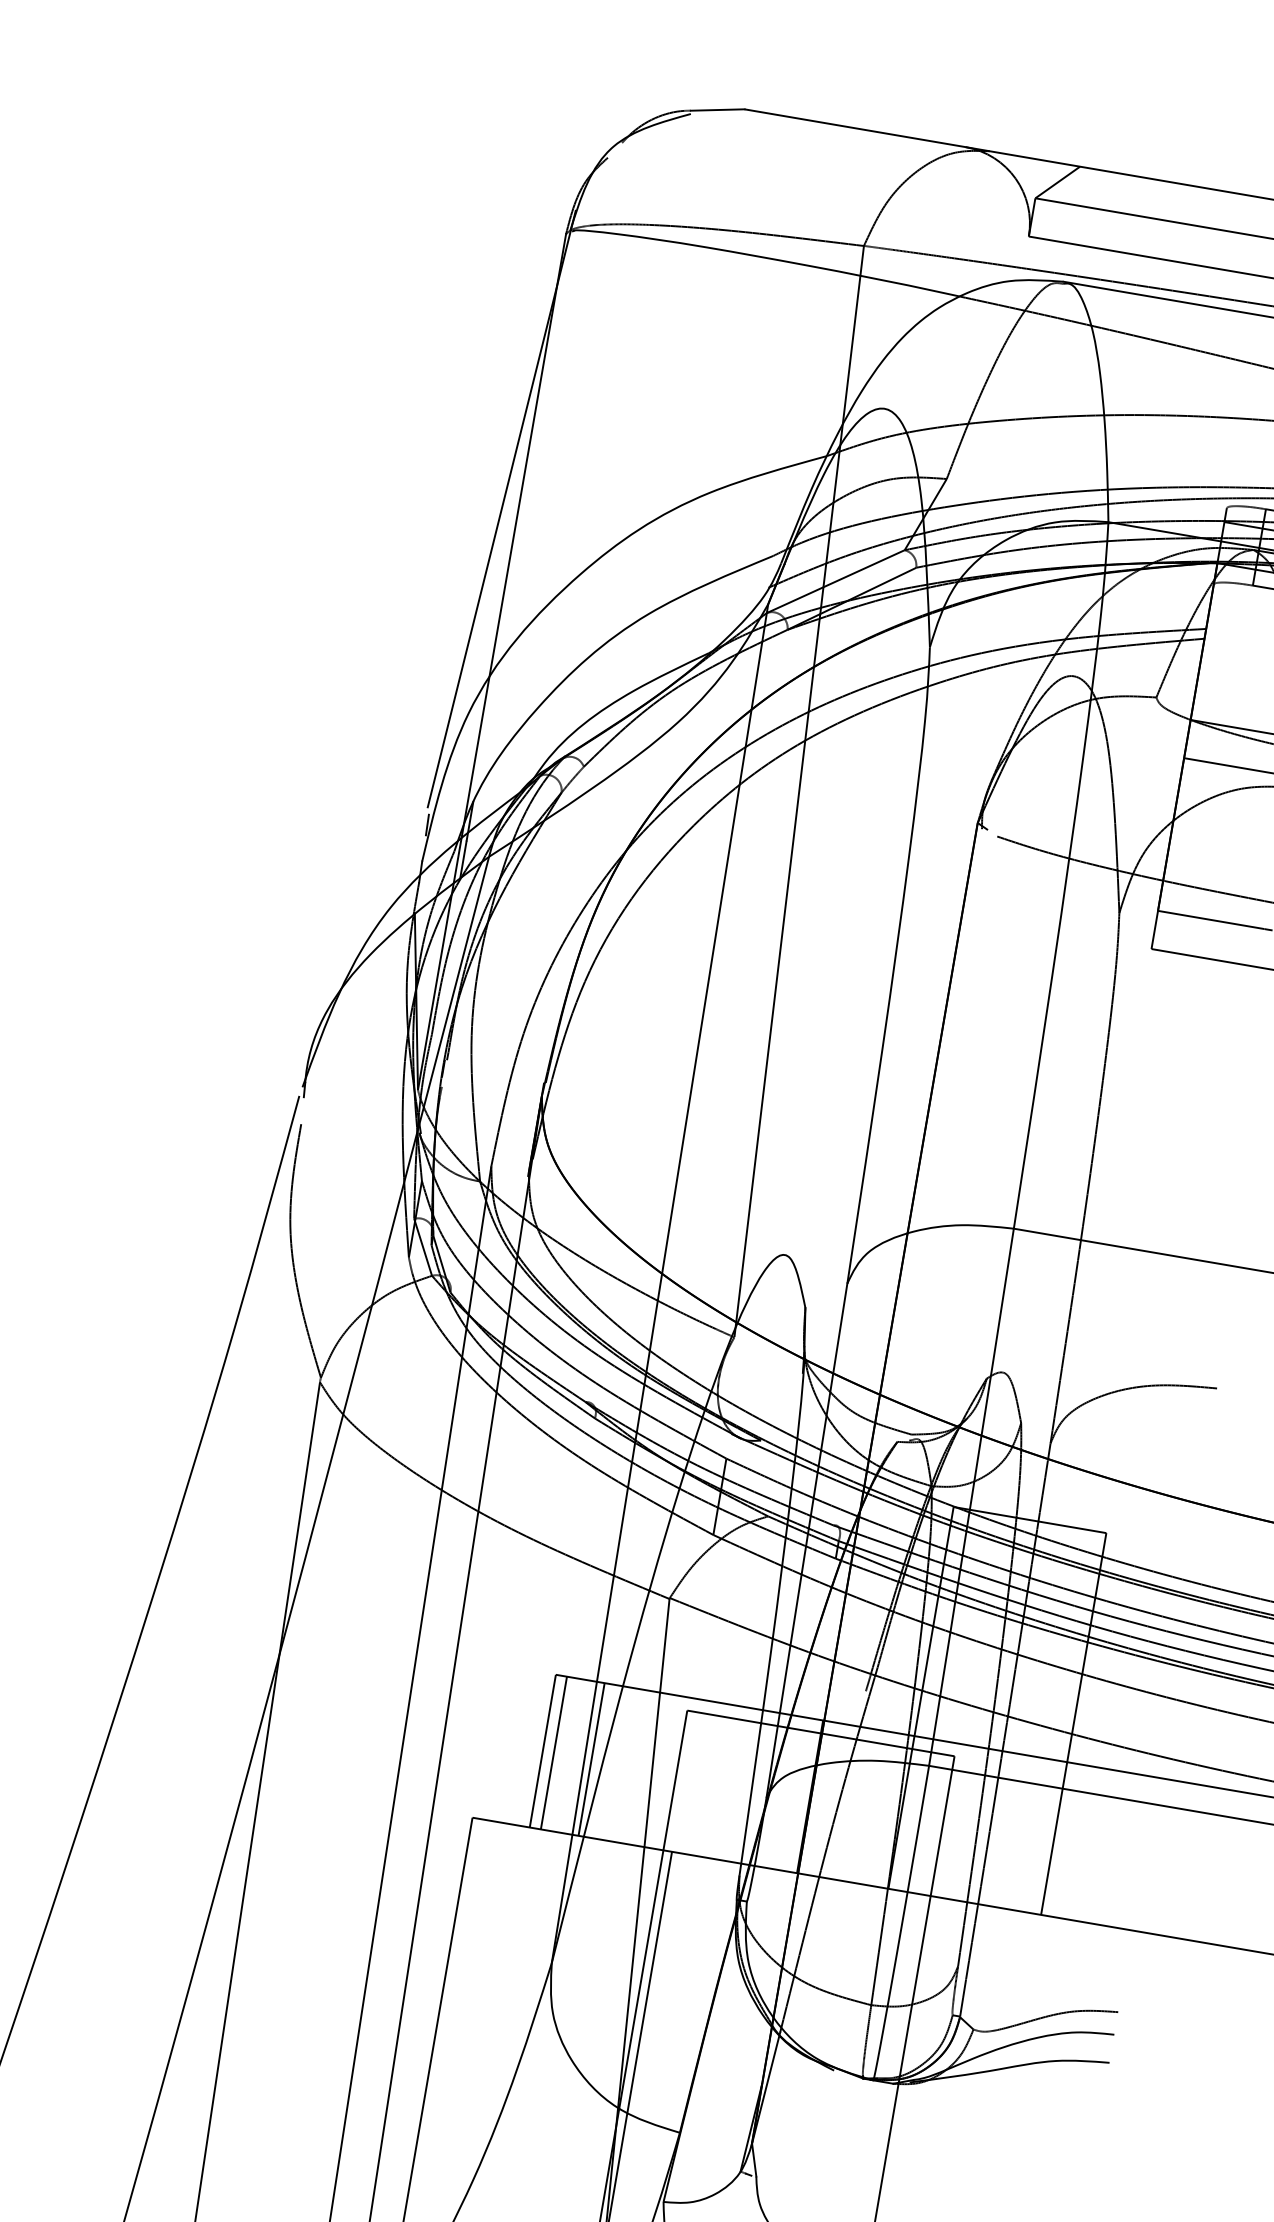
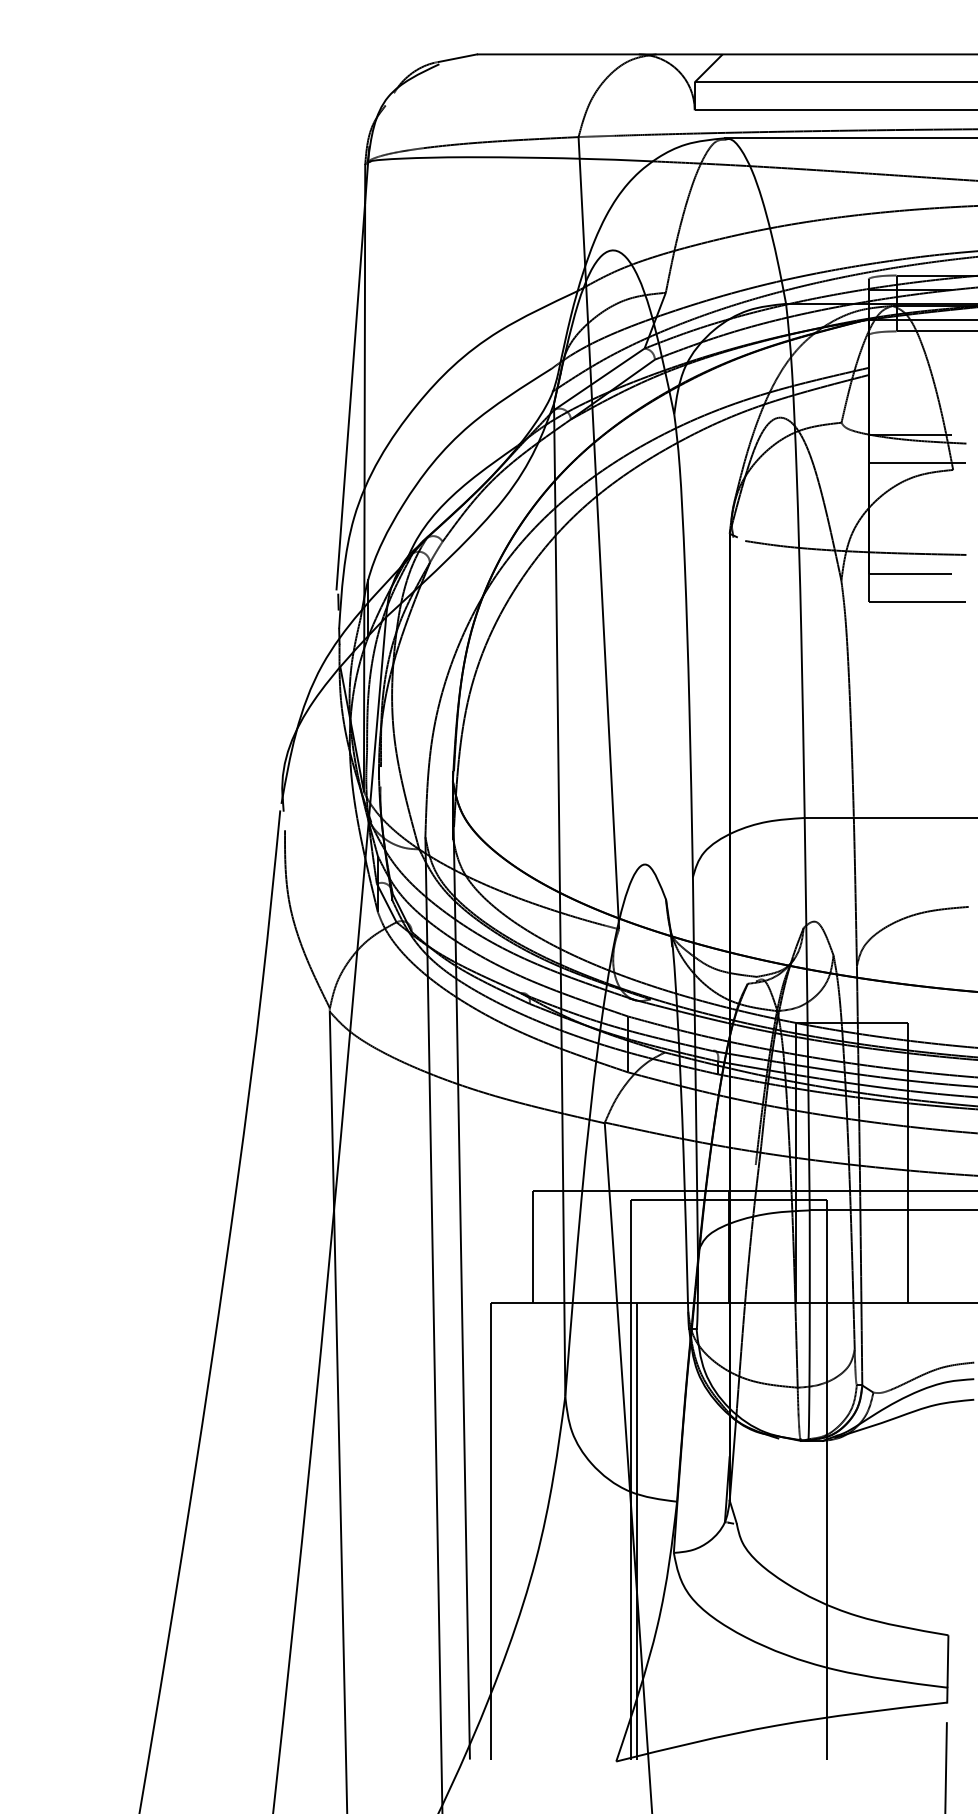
line: (554, 1752) -> (541, 1246), removed
line: (591, 1758) -> (568, 1246), removed

